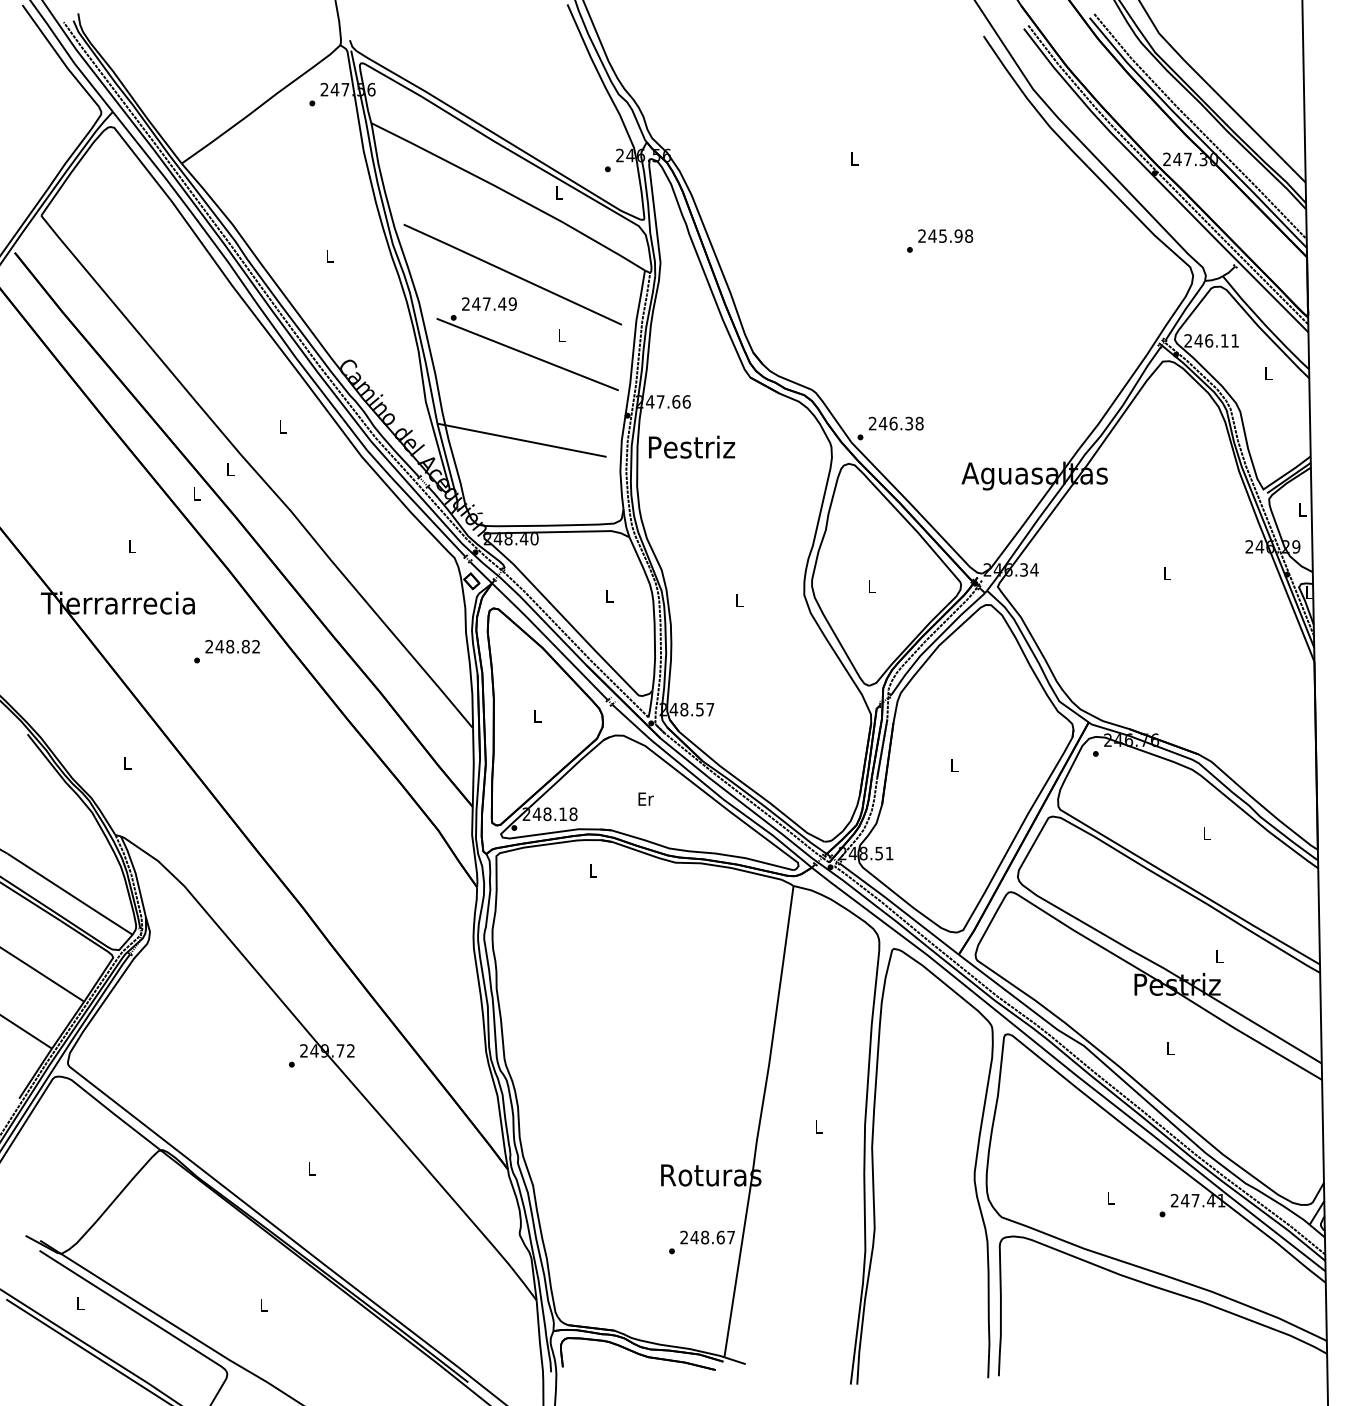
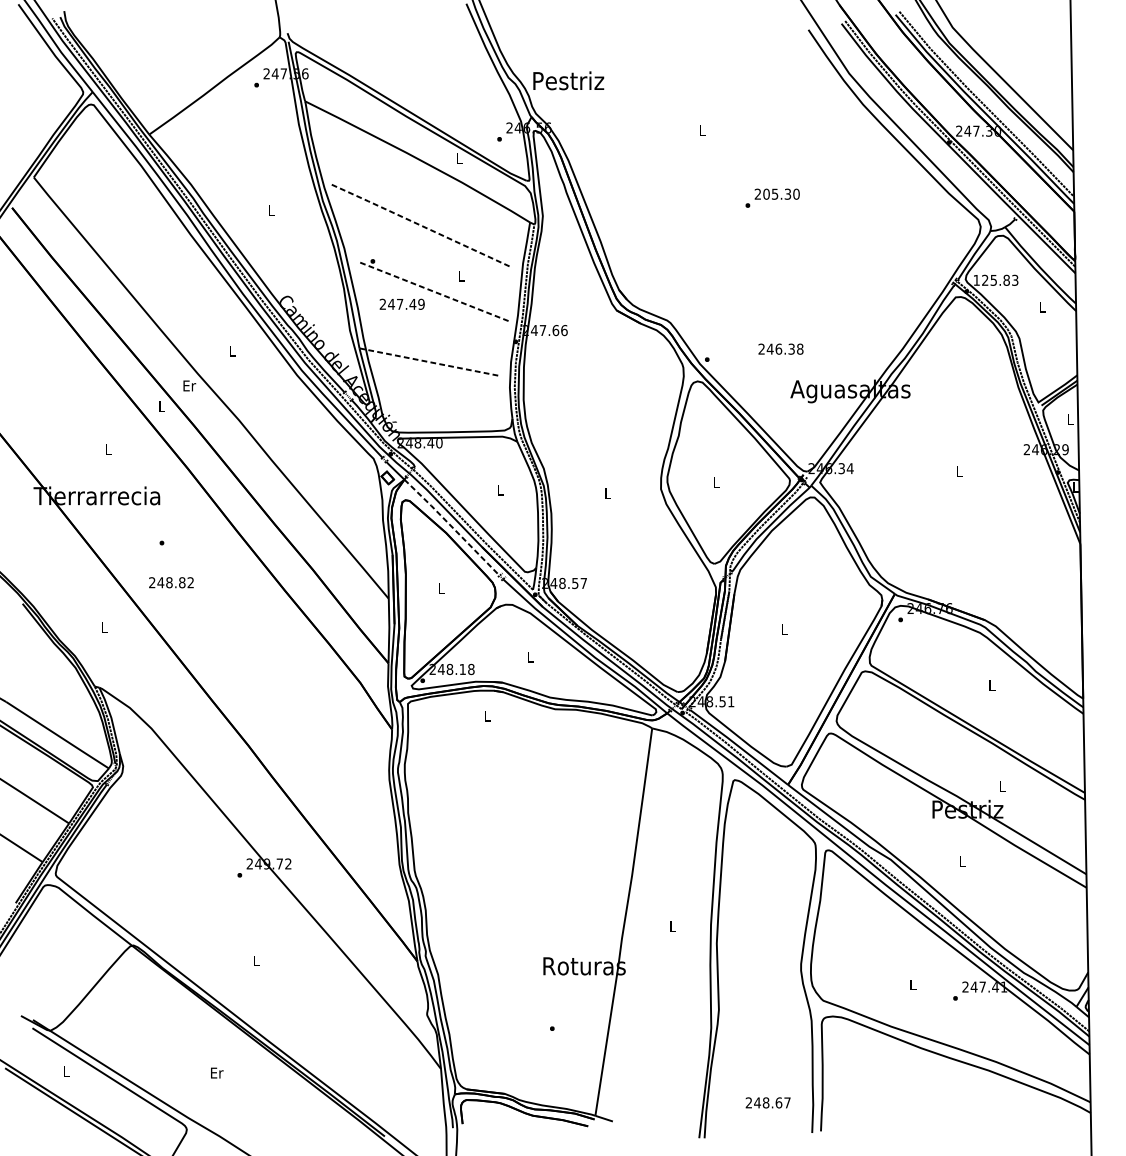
text: (950, 235) -> (781, 193), 245.98 -> 205.30
line: (512, 274) -> (421, 225), solid -> dashed
text: (489, 303) -> (402, 303), moved
text: (1211, 340) -> (995, 280), 246.11 -> 125.83
line: (527, 354) -> (433, 291), solid -> dashed
text: (895, 423) -> (780, 349), moved
line: (522, 440) -> (429, 362), solid -> dashed
text: (691, 446) -> (568, 80), moved
text: (230, 468) -> (189, 385), L -> Er
line: (549, 640) -> (451, 526), solid -> dashed
text: (232, 646) -> (171, 582), moved
text: (645, 798) -> (530, 656), Er -> L
text: (707, 1237) -> (768, 1102), moved
text: (264, 1304) -> (217, 1072), L -> Er

